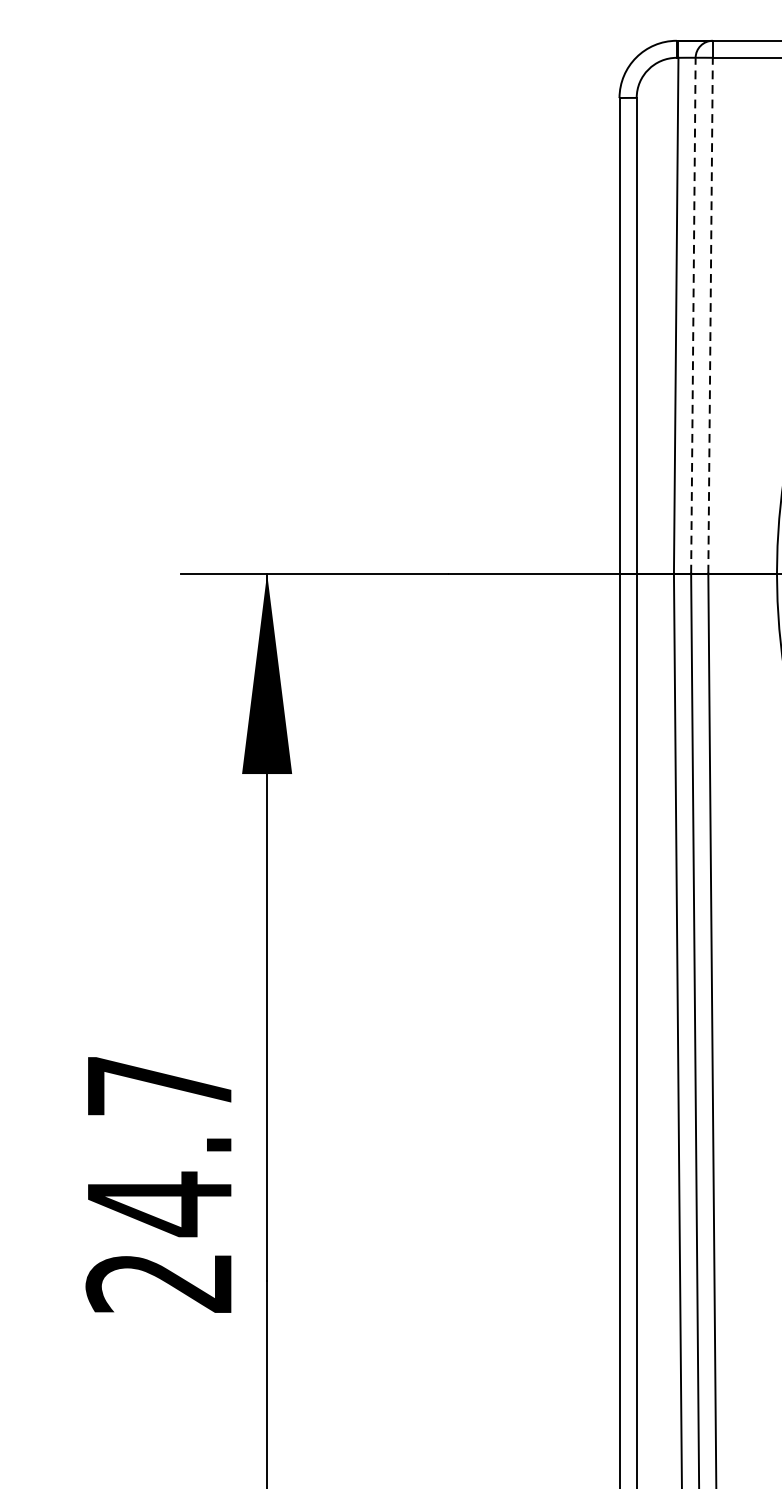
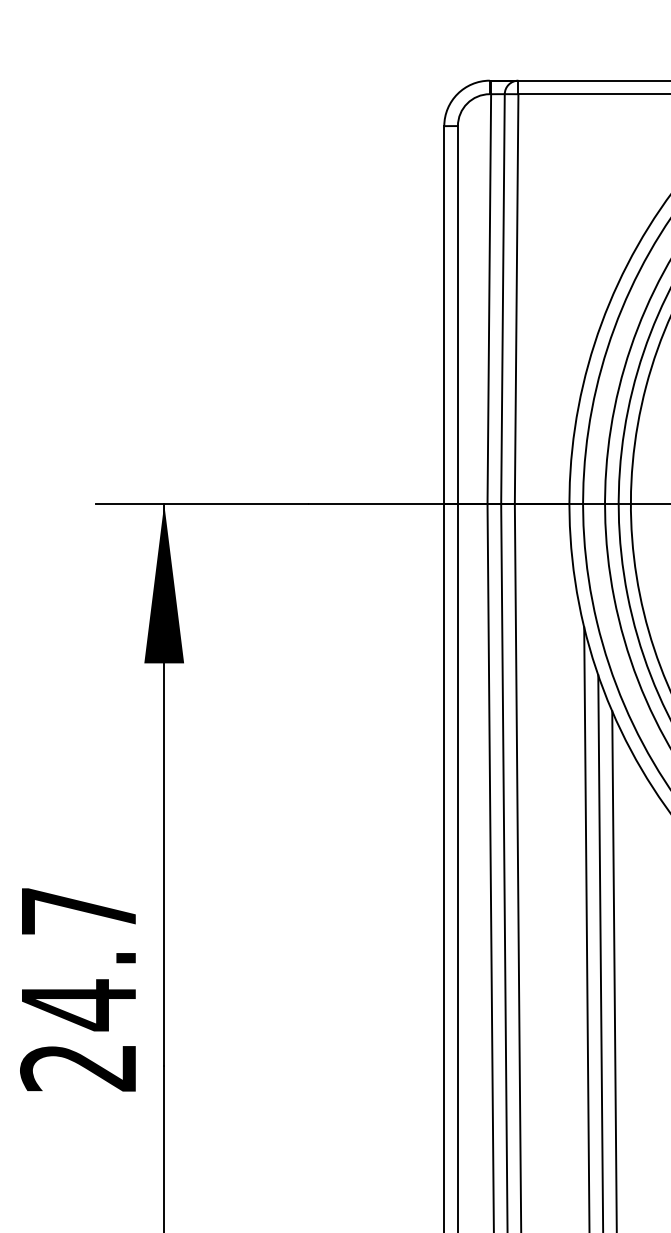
line: (692, 316) -> (502, 299), dashed -> solid
line: (710, 316) -> (516, 299), dashed -> solid

